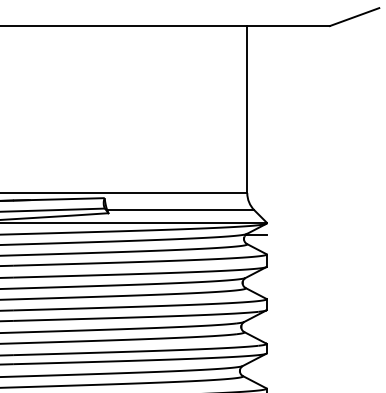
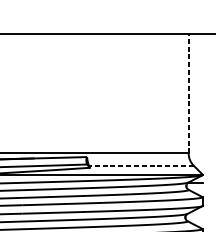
line: (247, 109) -> (188, 93), solid -> dashed
line: (180, 210) -> (141, 165), solid -> dashed

